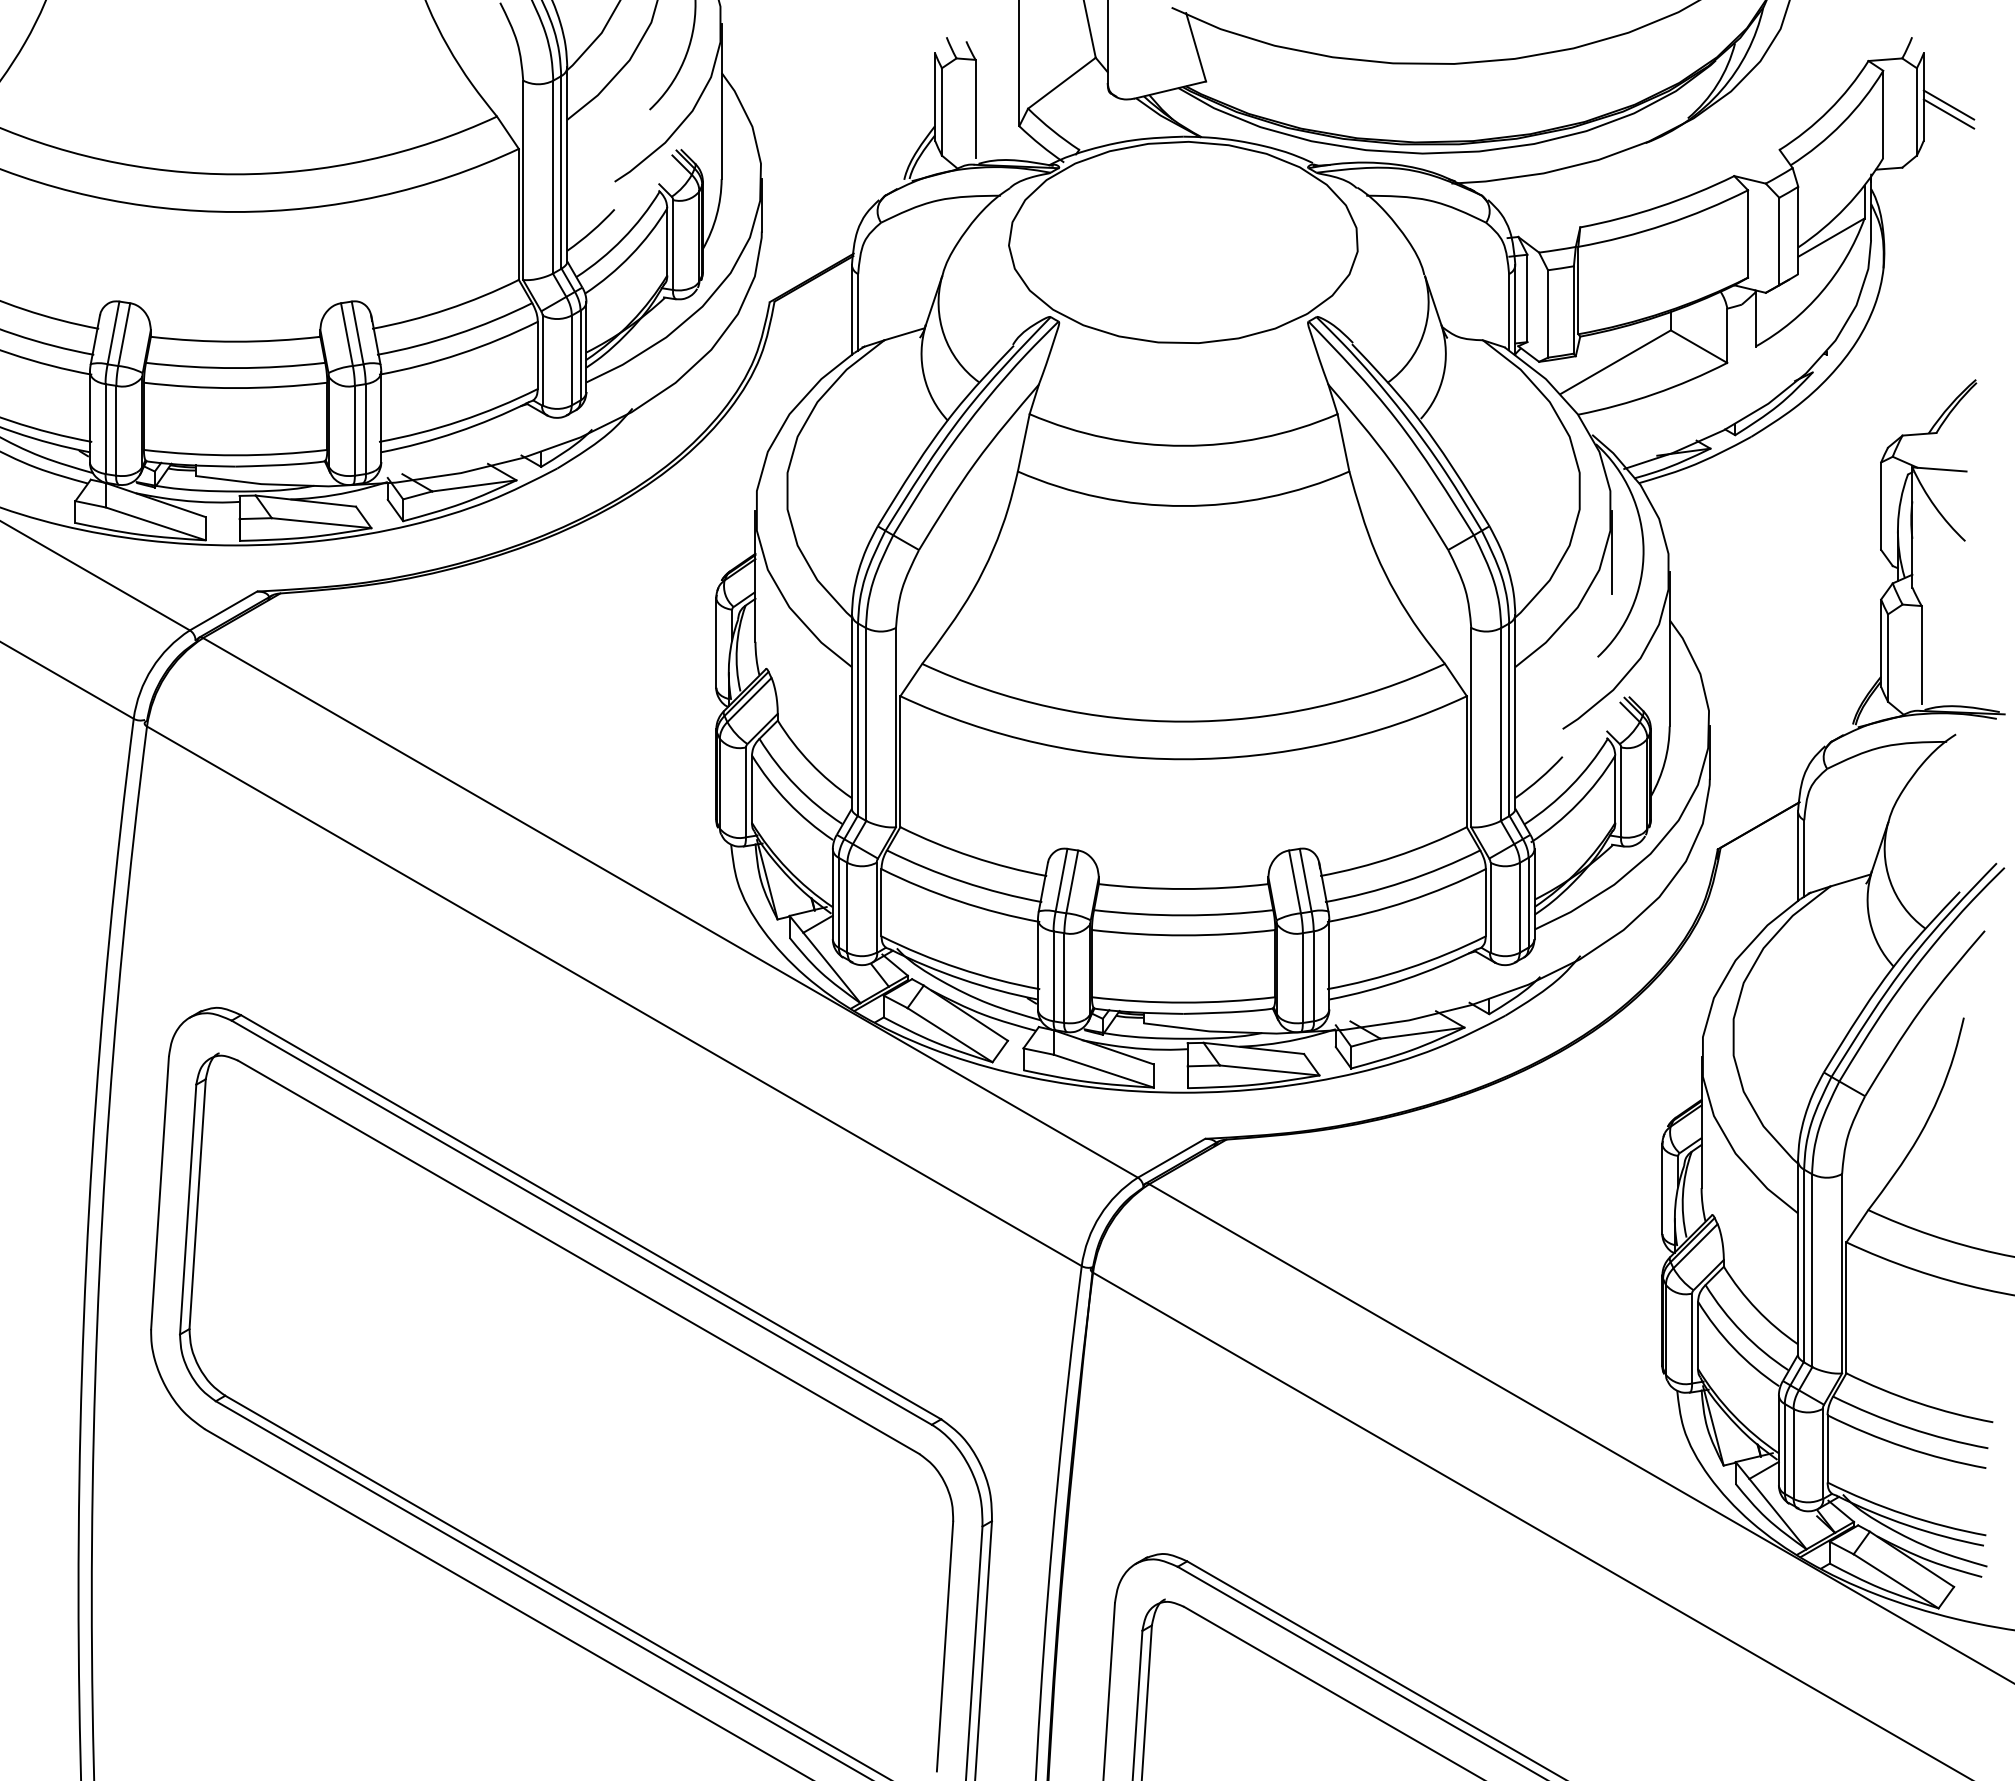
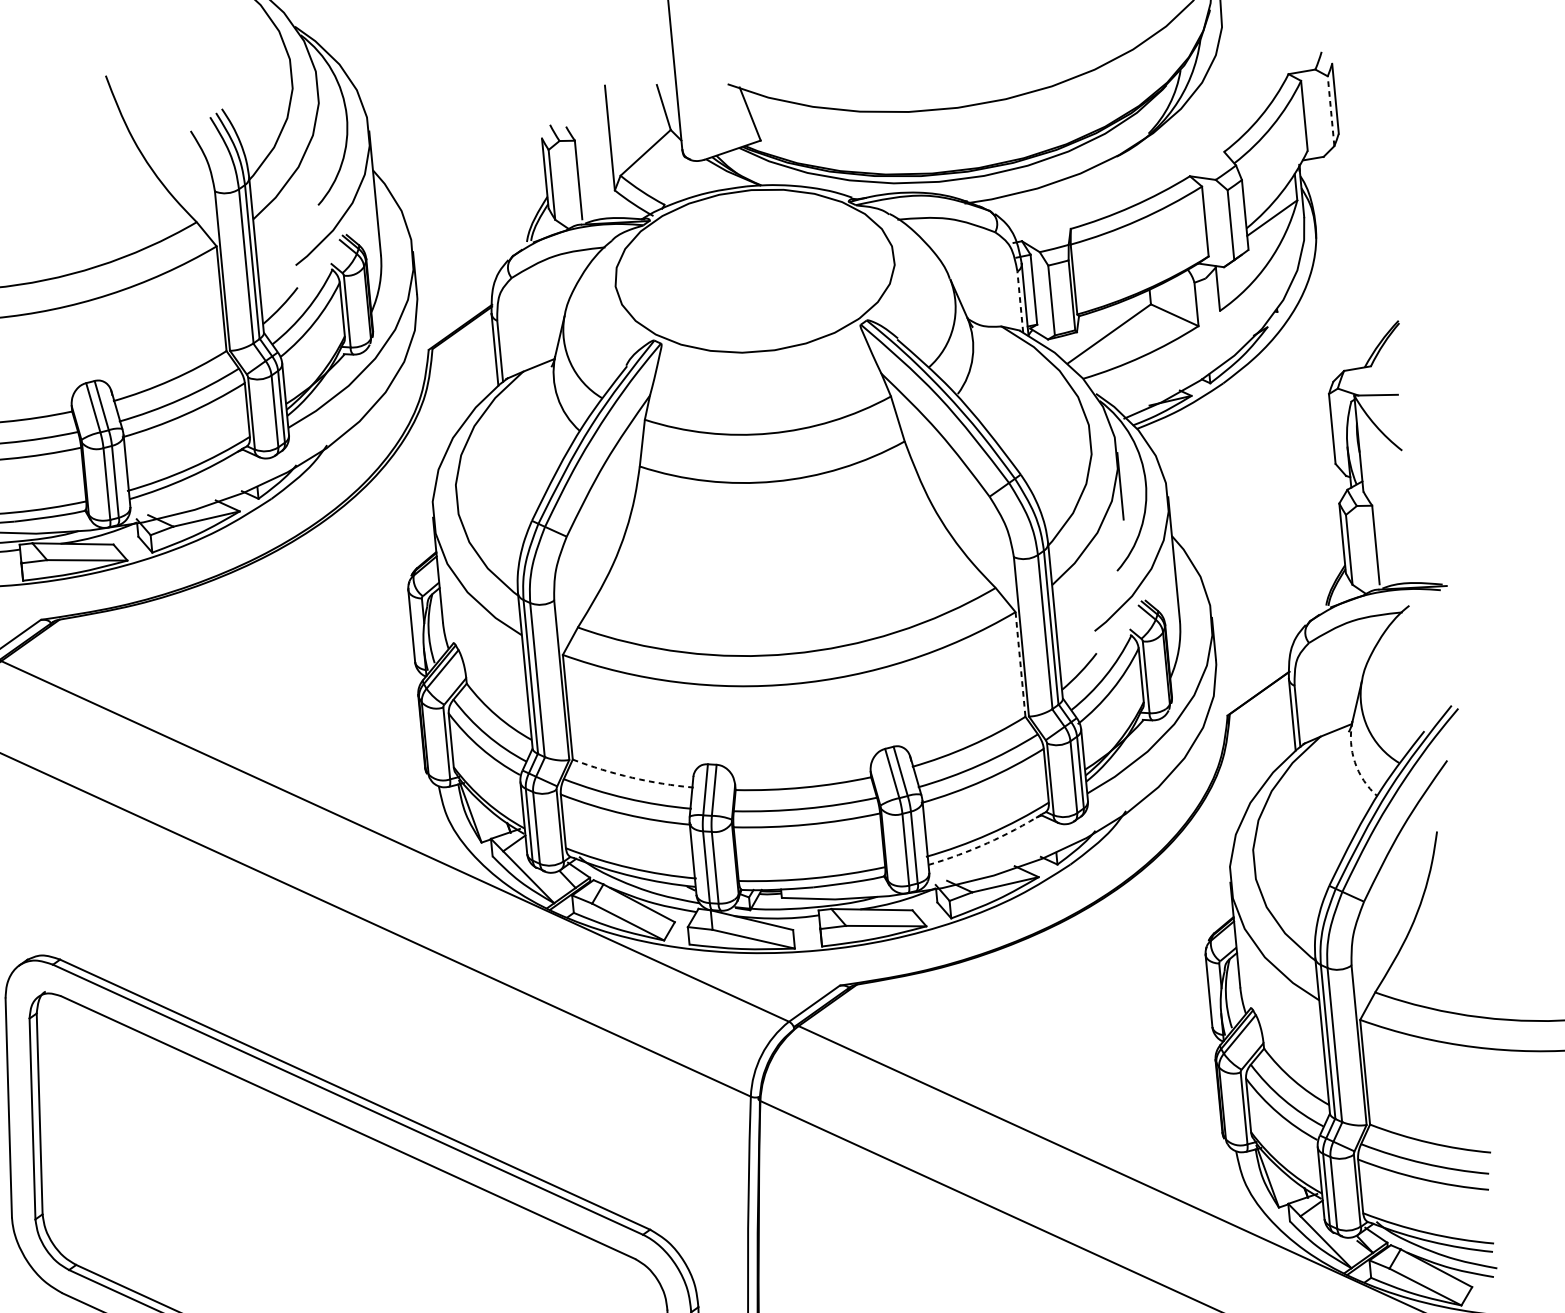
line: (1948, 104) -> (1355, 102), removed
line: (1916, 111) -> (1330, 110), solid -> dashed
line: (1948, 113) -> (1356, 110), removed
line: (1509, 311) -> (1020, 301), solid -> dashed
line: (1466, 762) -> (1020, 665), solid -> dashed
arc: (972, 856) -> (632, 777), solid -> dashed
arc: (1870, 922) -> (1355, 762), solid -> dashed
arc: (1404, 979) -> (987, 843), solid -> dashed

